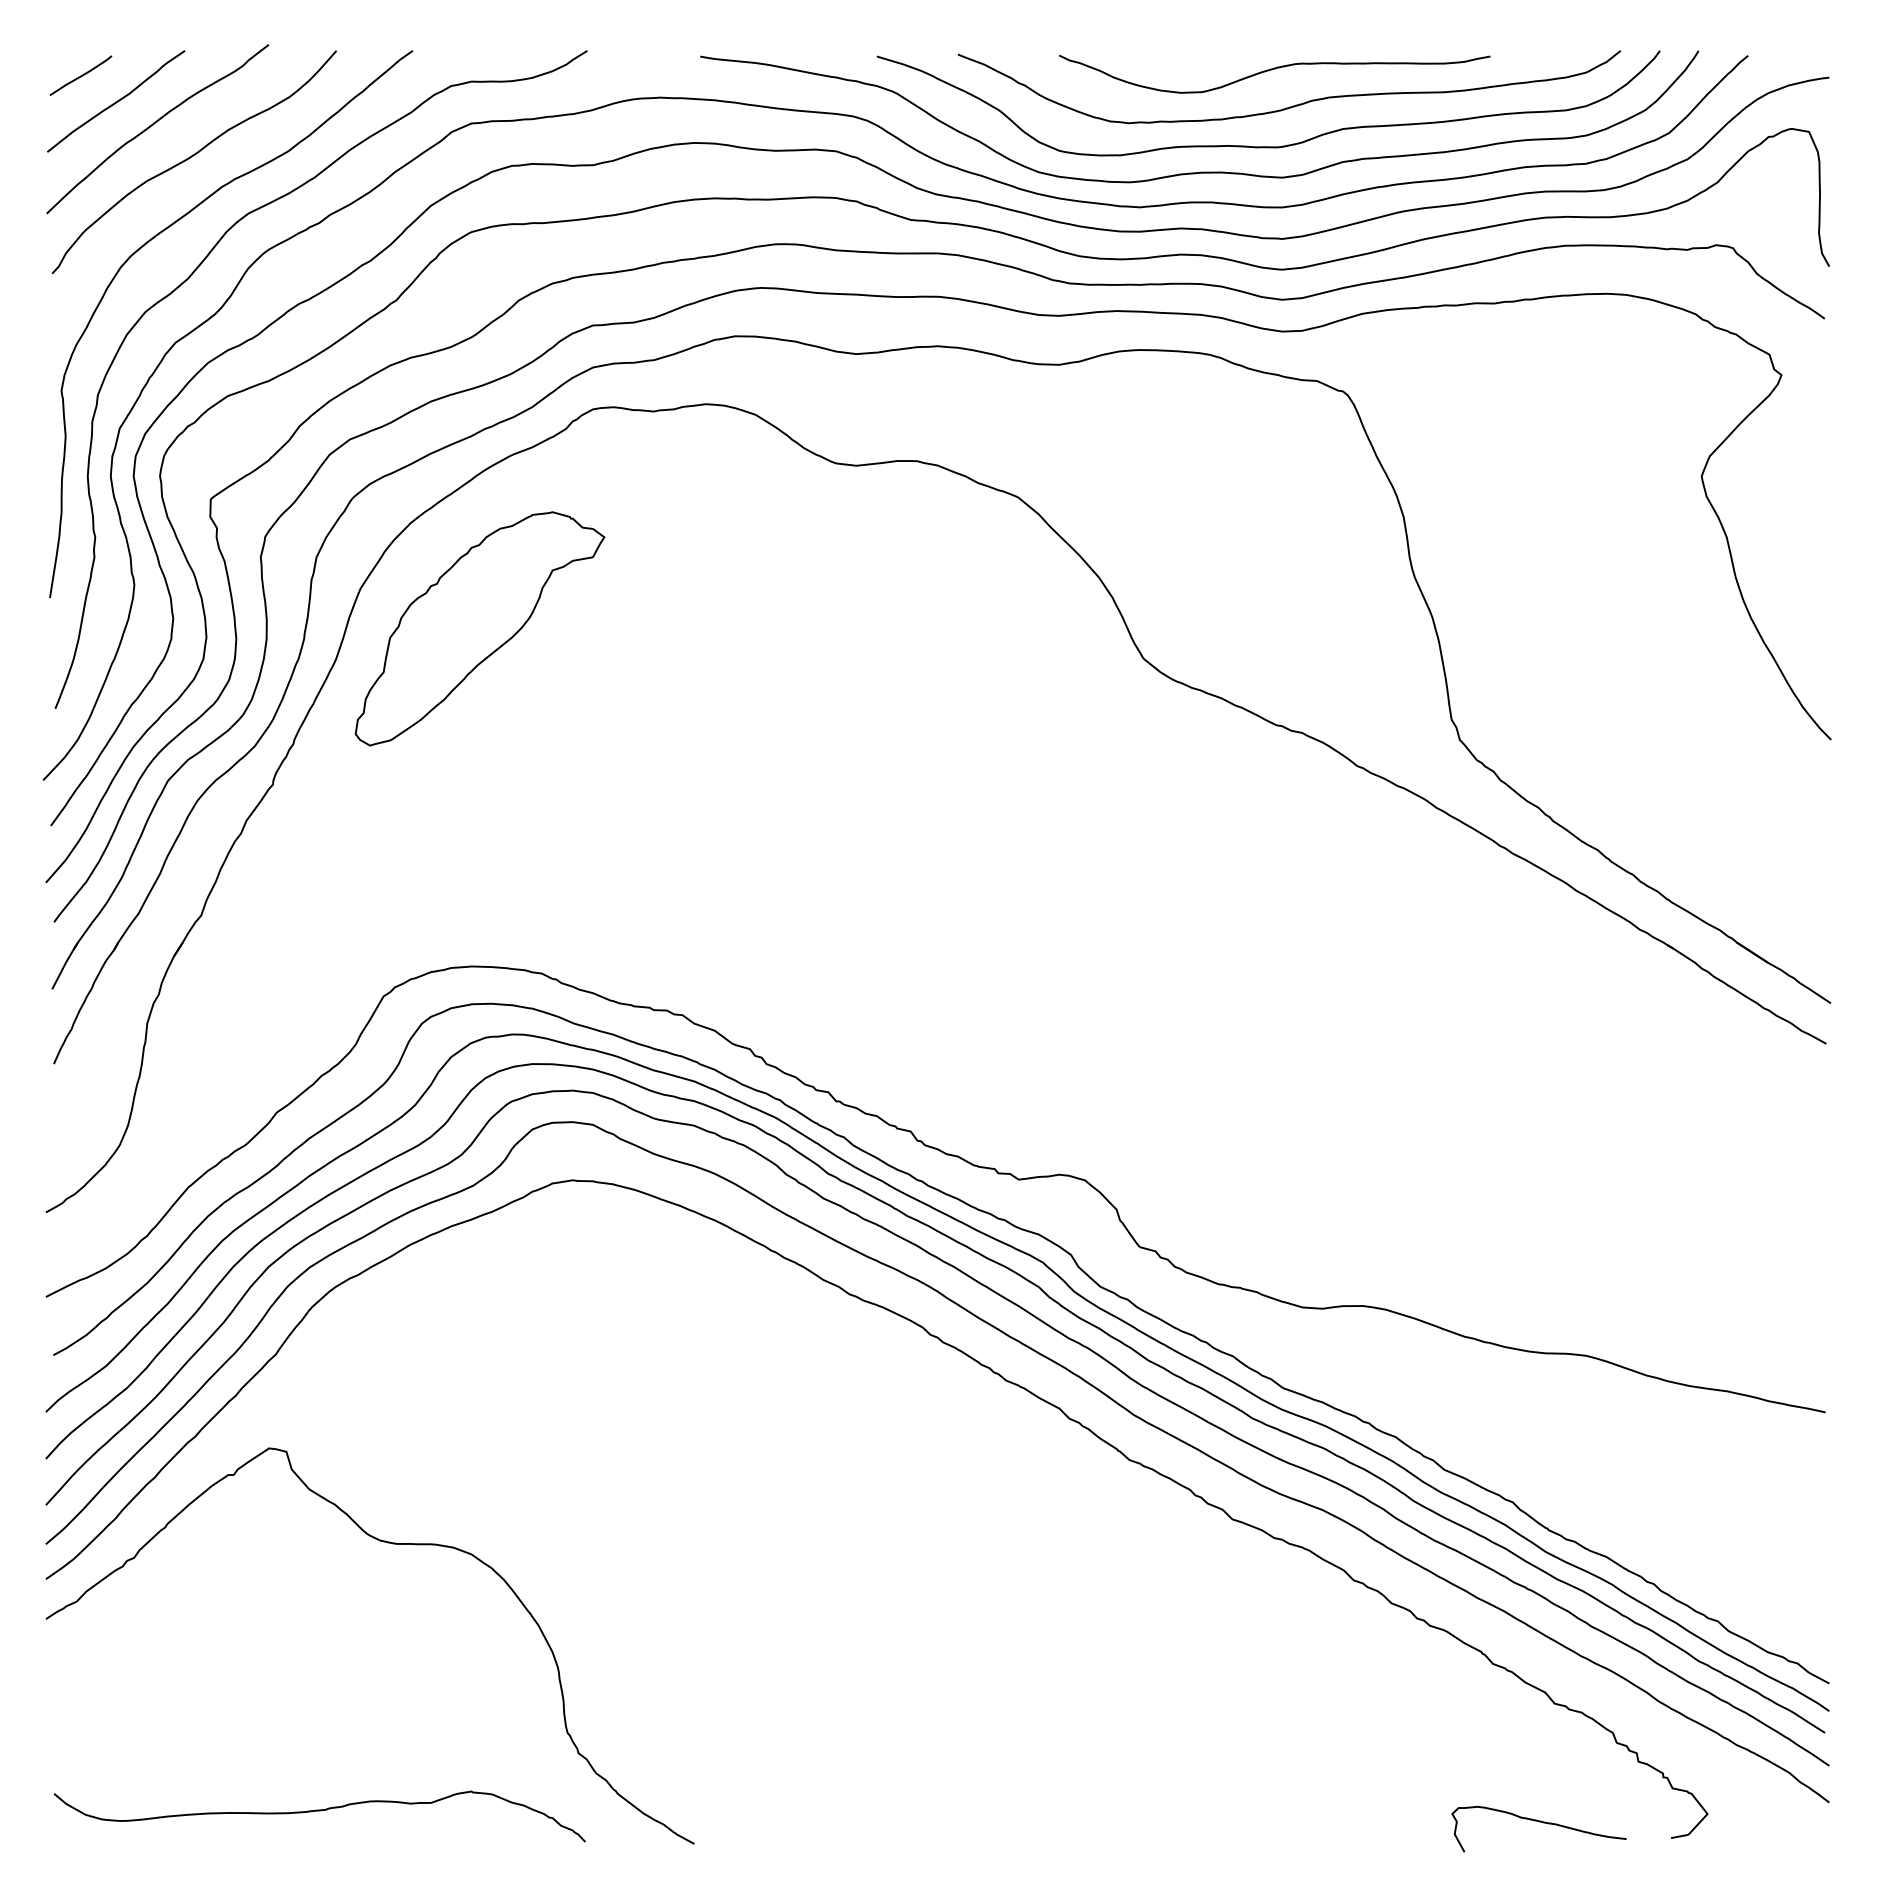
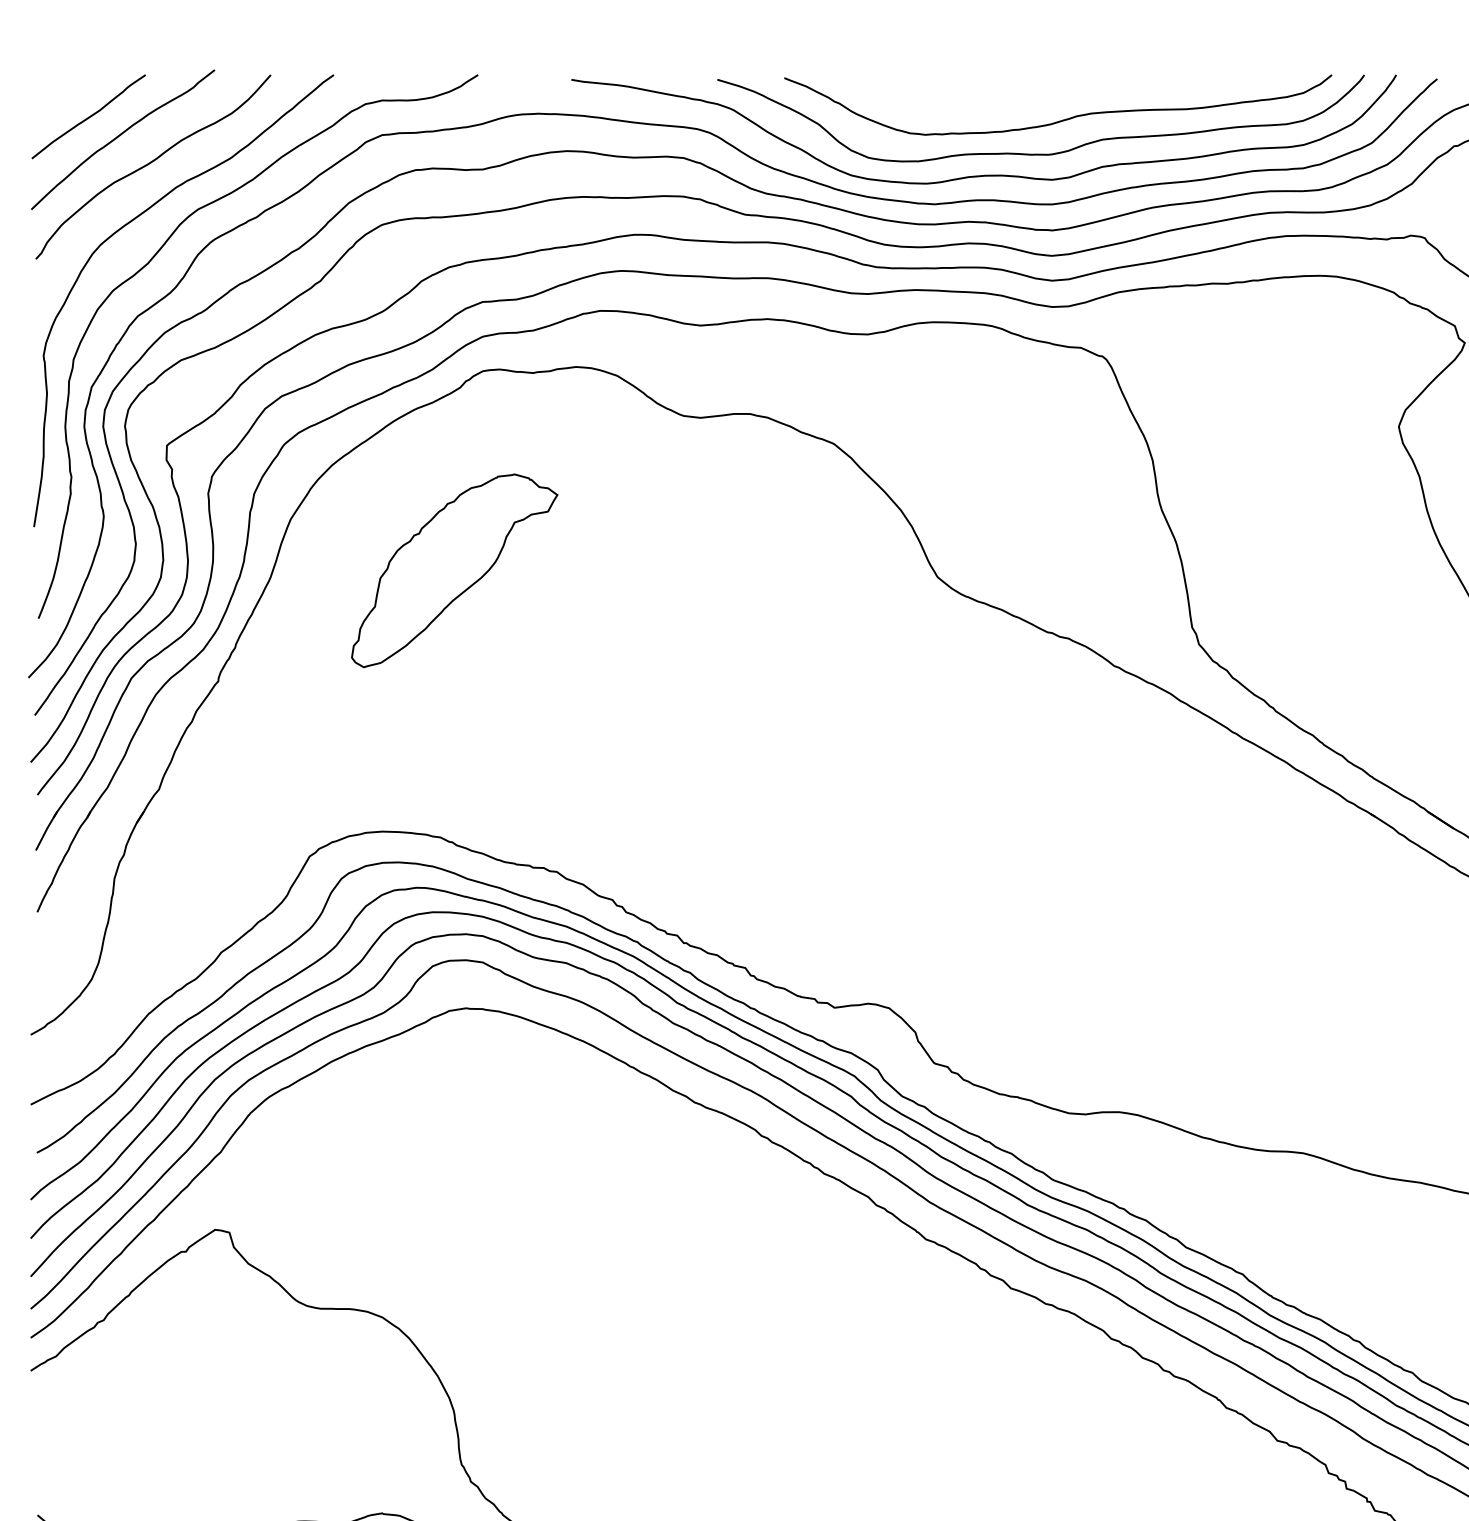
curve: (1272, 70) -> (1044, 91), removed
curve: (80, 75) -> (59, 95), removed
part: (479, 628) -> (454, 570), moved

